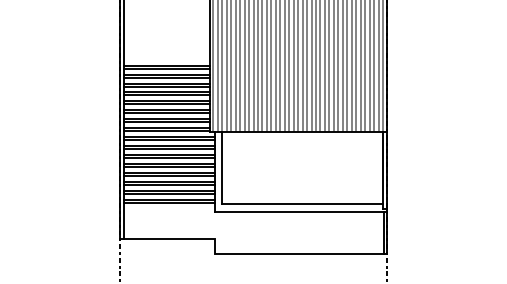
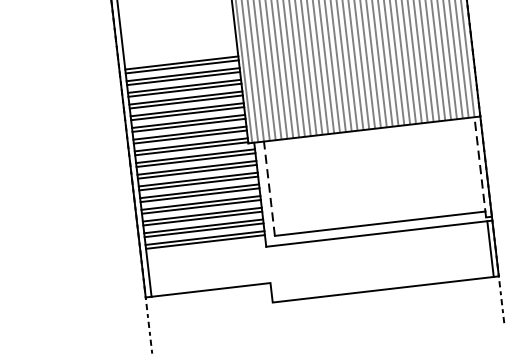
line: (222, 167) -> (269, 187), solid -> dashed
line: (382, 169) -> (479, 166), solid -> dashed

